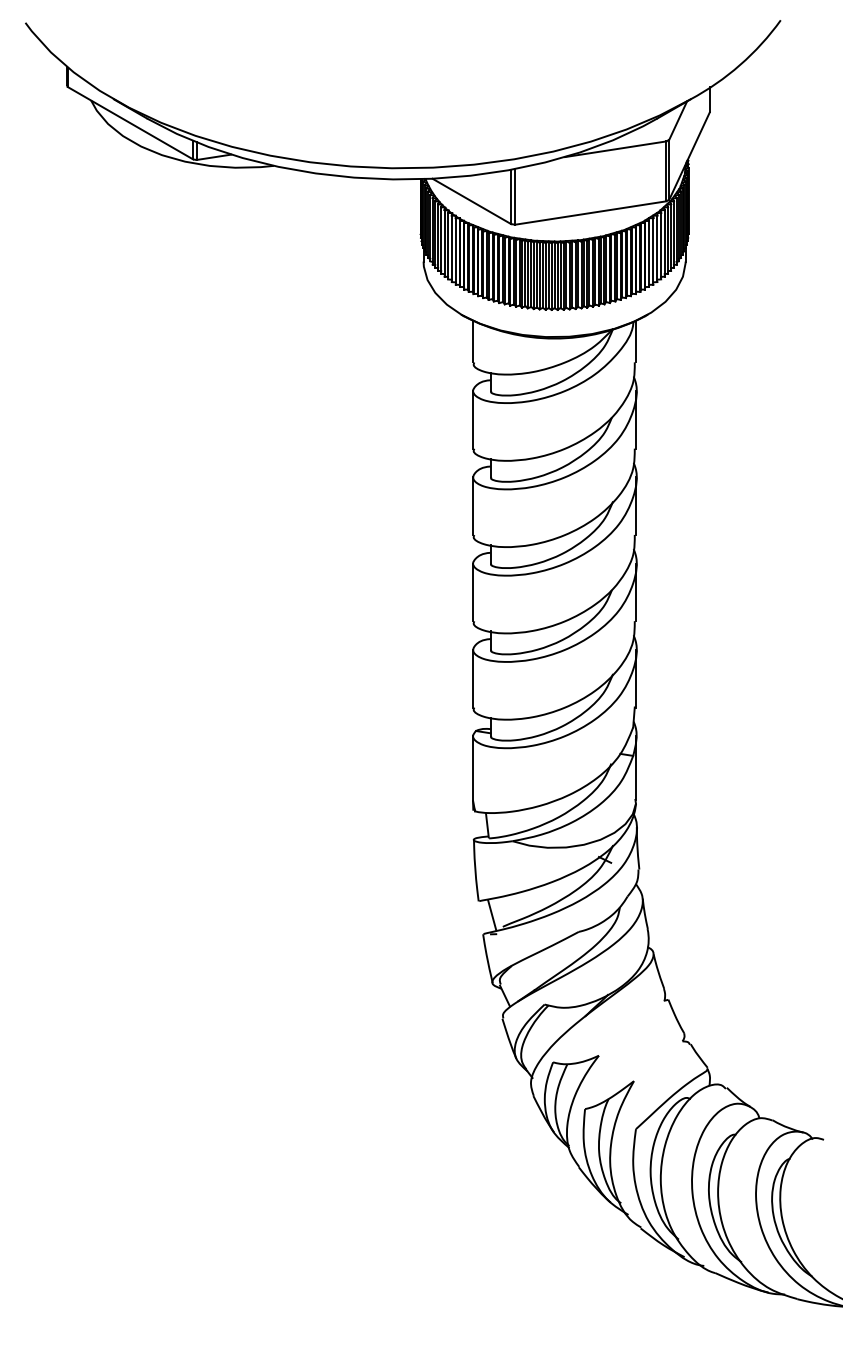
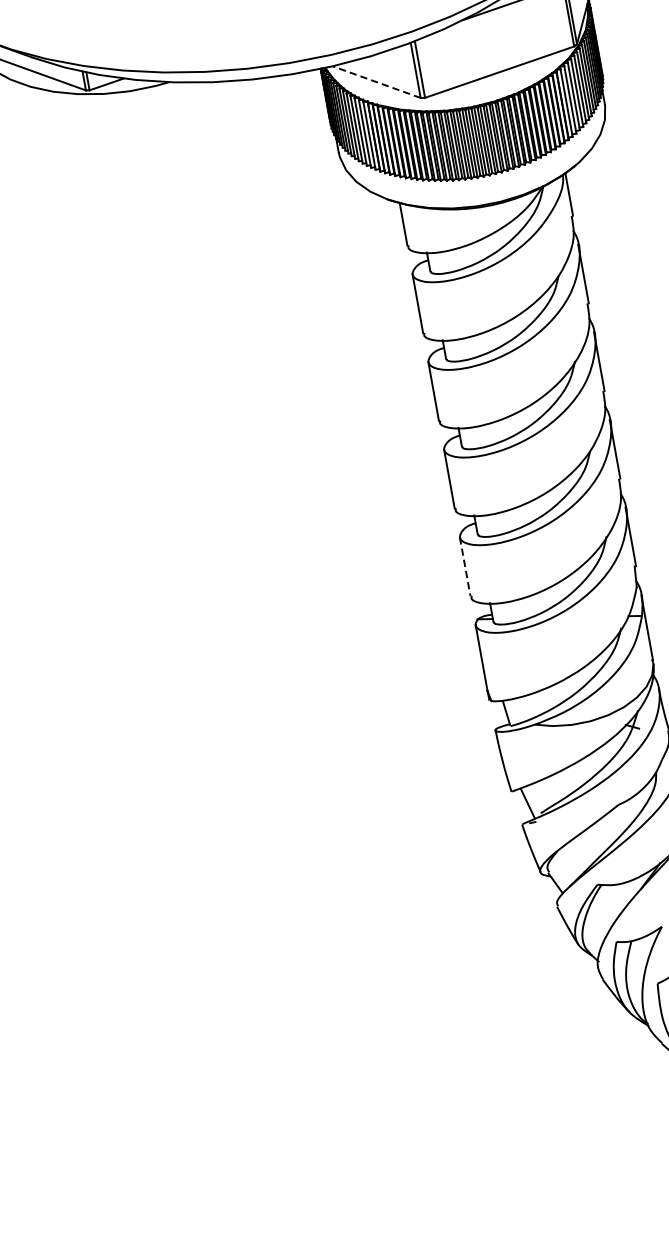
line: (471, 201) -> (376, 82), solid -> dashed
line: (473, 678) -> (465, 566), solid -> dashed

